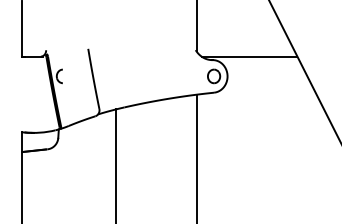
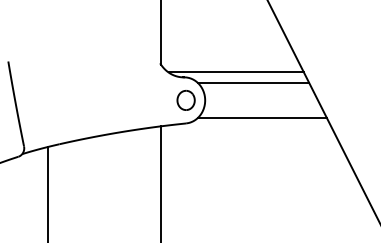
line: (261, 64) -> (253, 83), added
line: (267, 88) -> (261, 117), added

